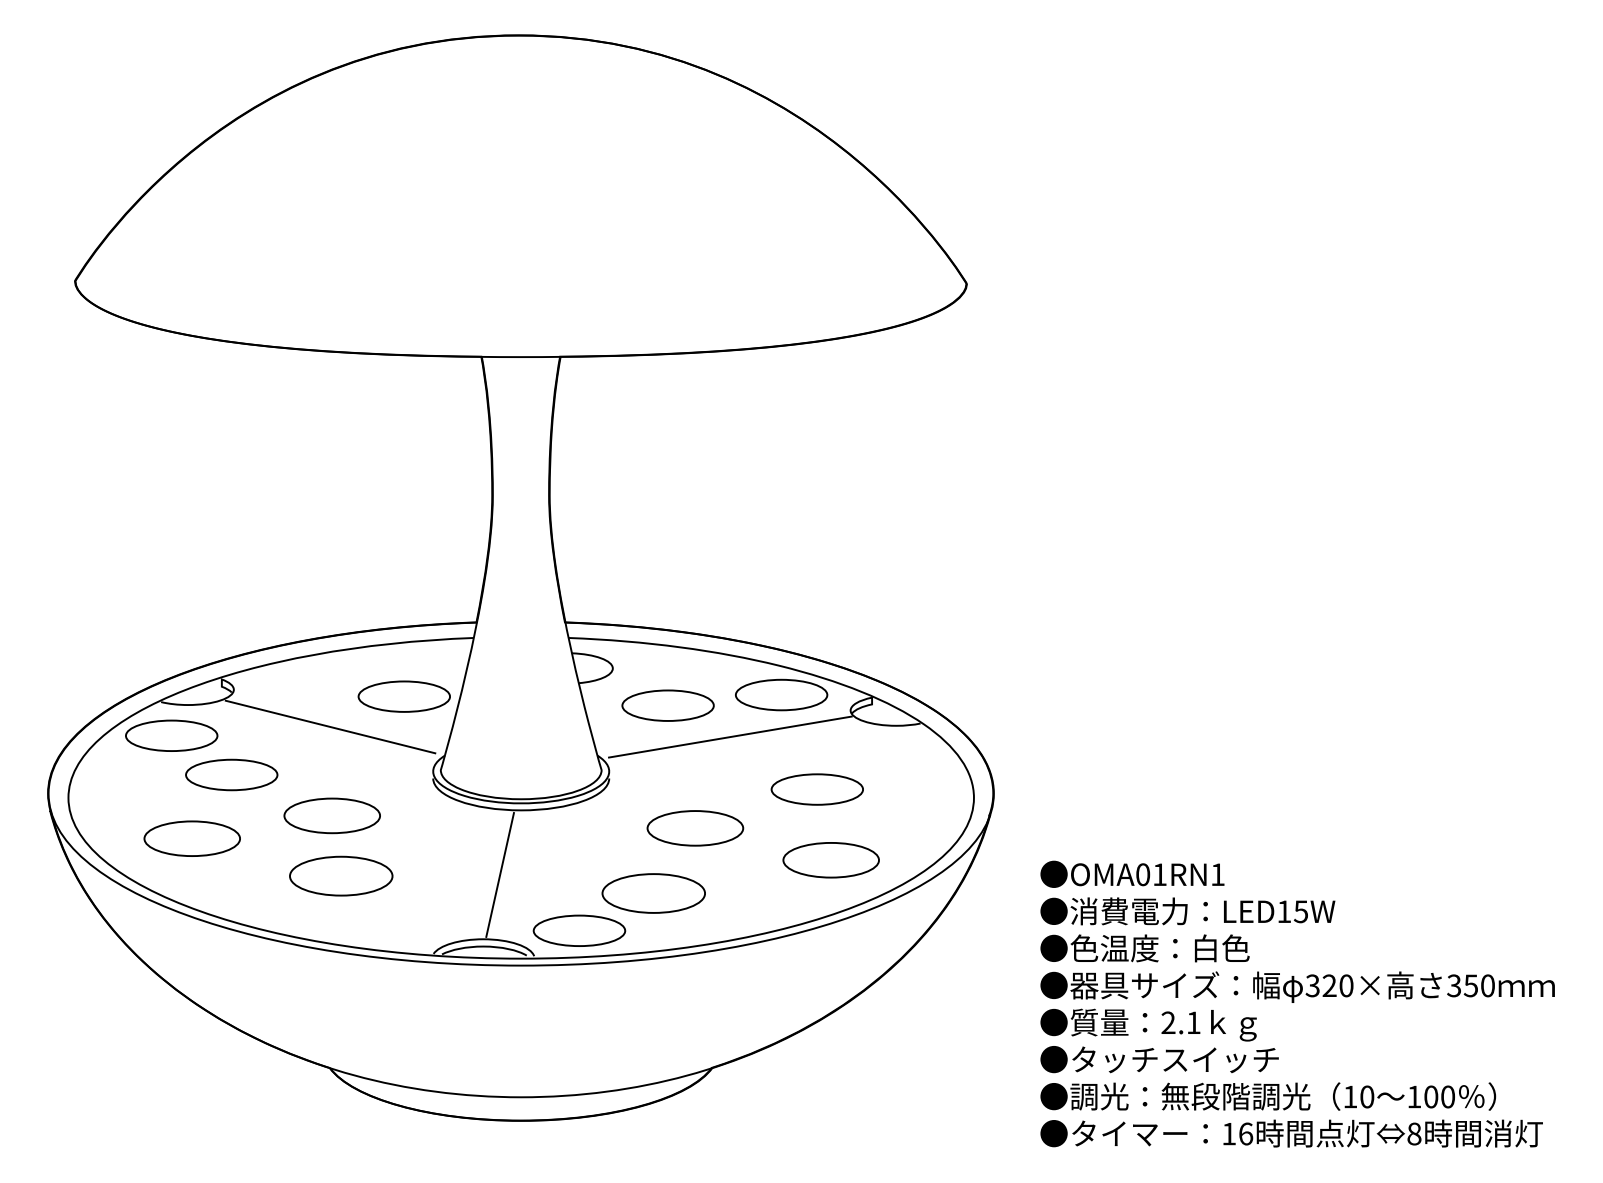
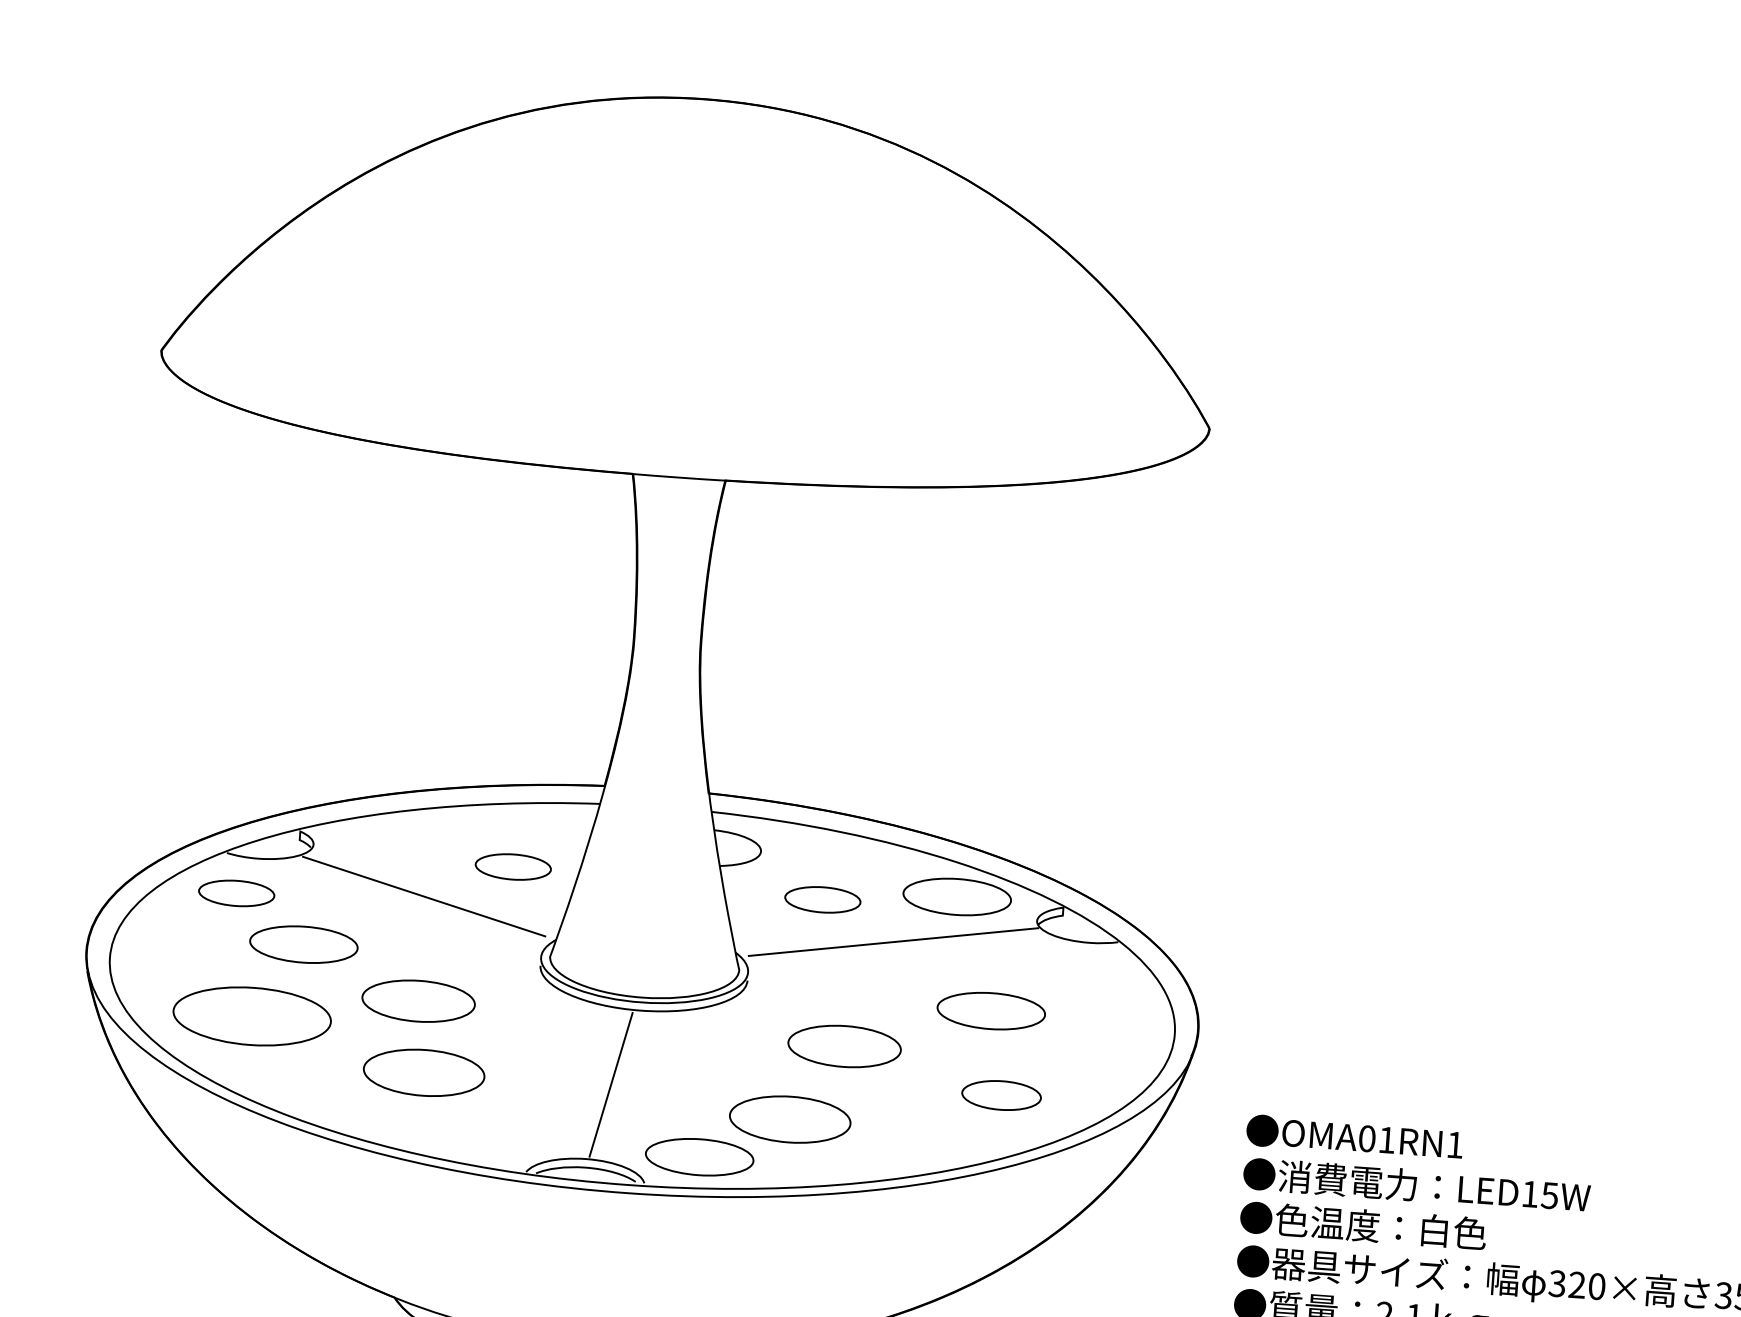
part: (403, 696) -> (512, 866), size x0.7
part: (667, 705) -> (822, 899), size x0.7
part: (171, 735) -> (236, 893), size x0.7
part: (191, 838) -> (251, 1015), size x1.4
part: (830, 860) -> (1000, 1095), size x0.7

